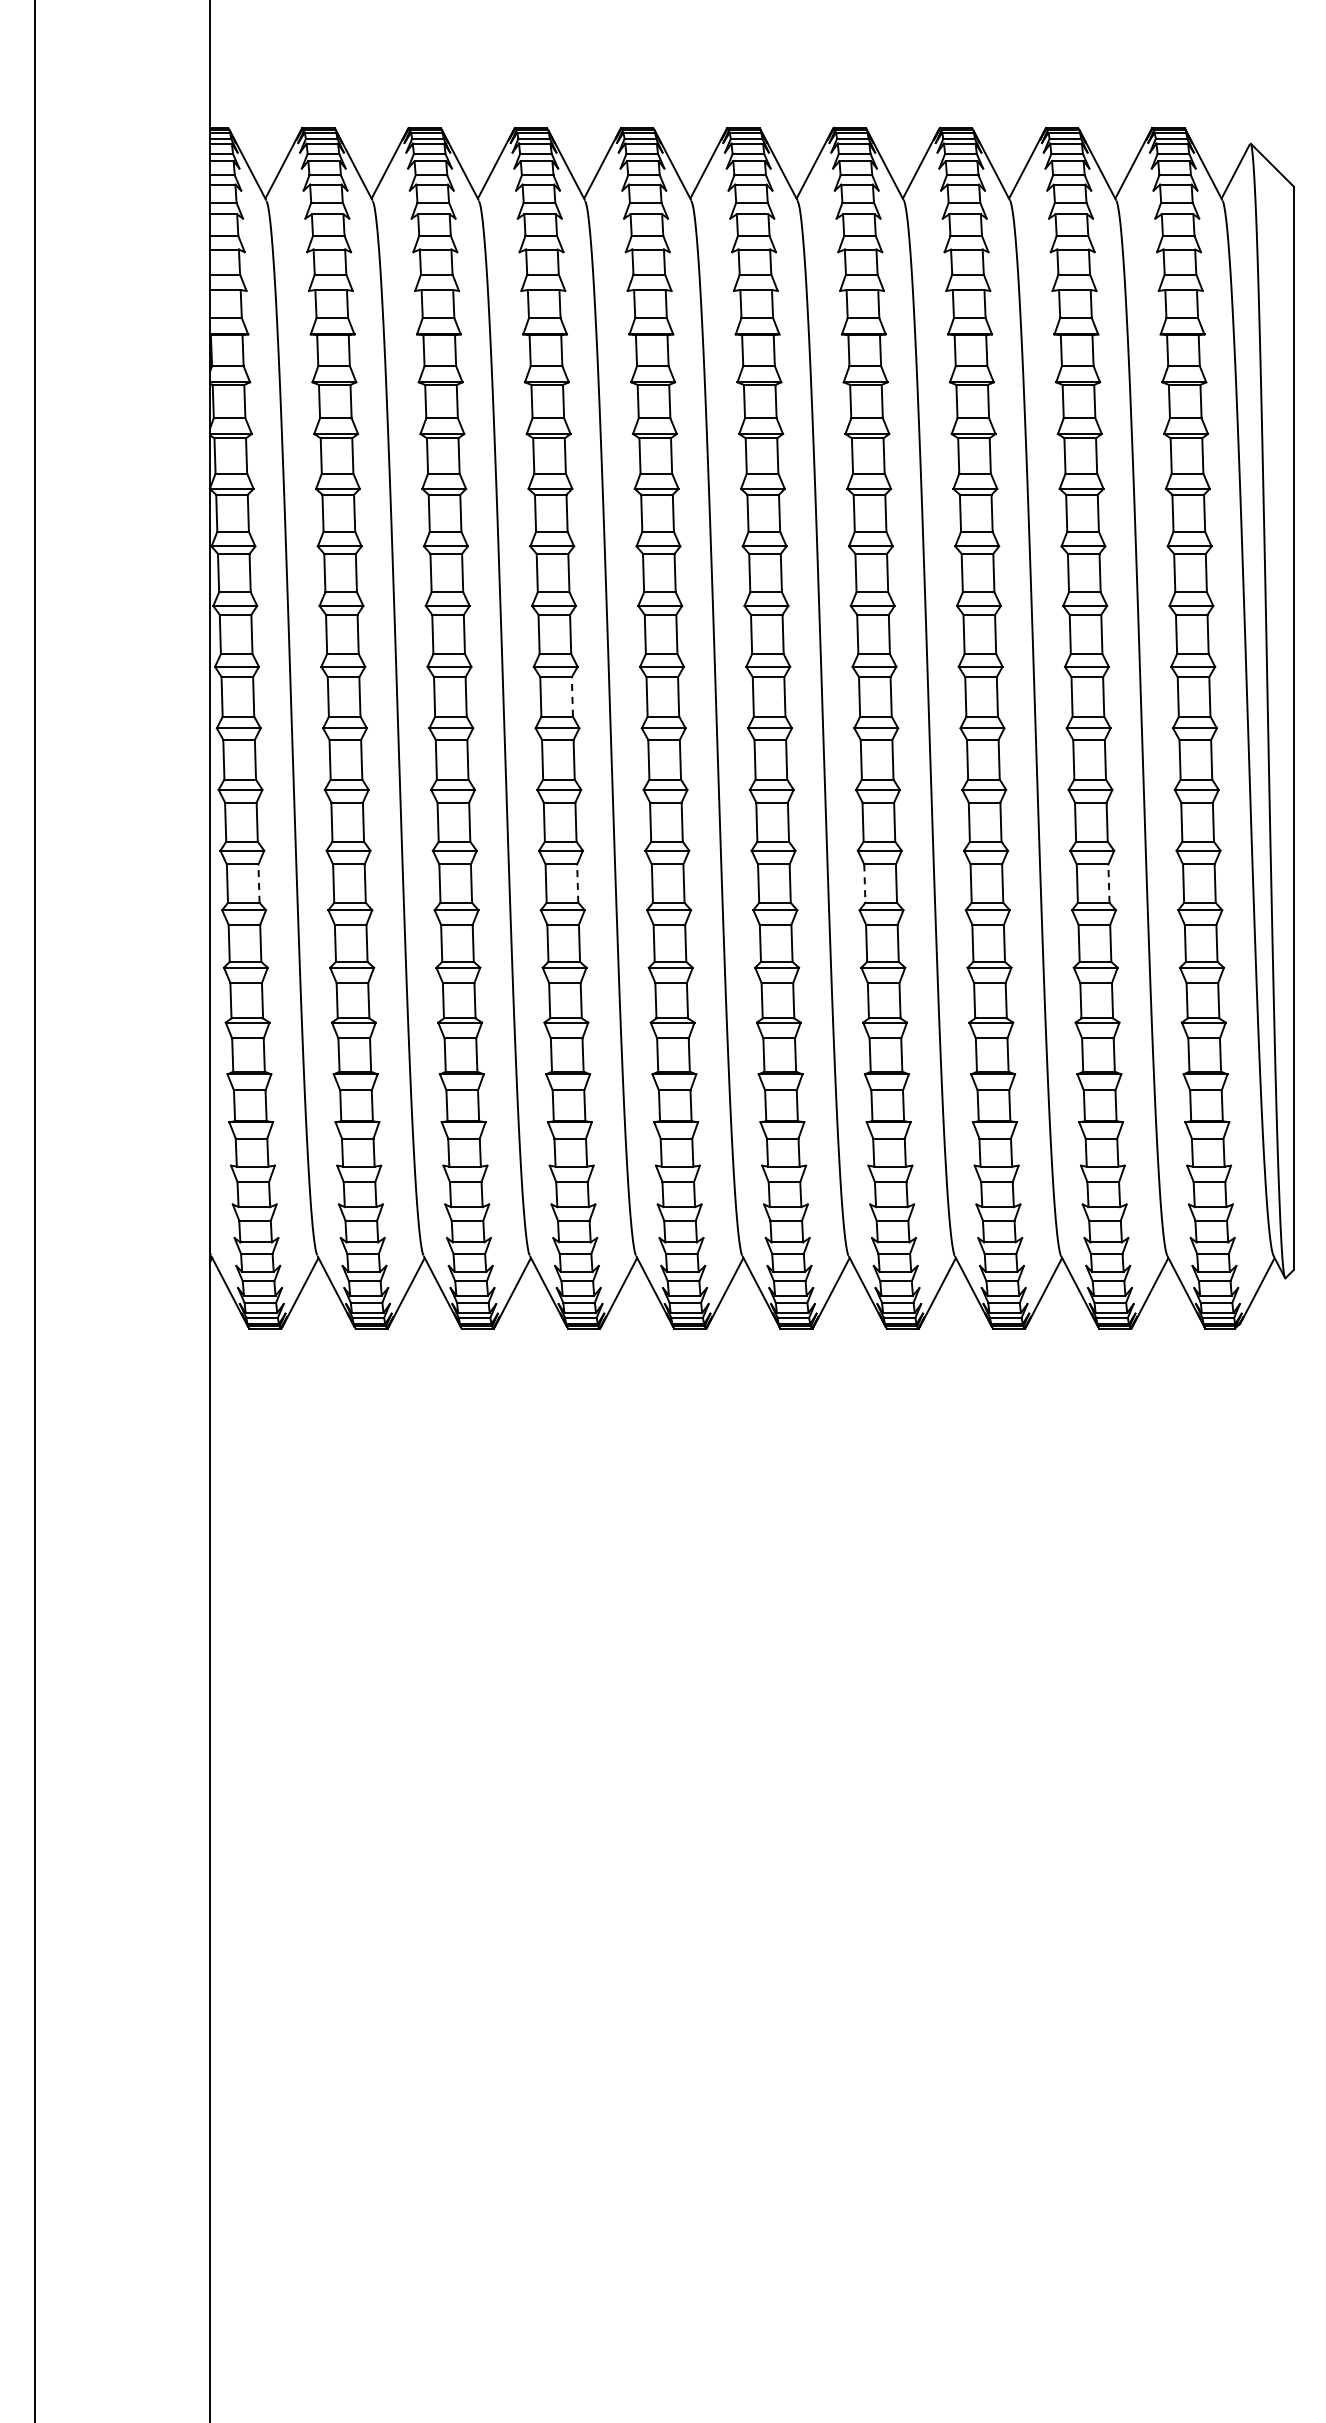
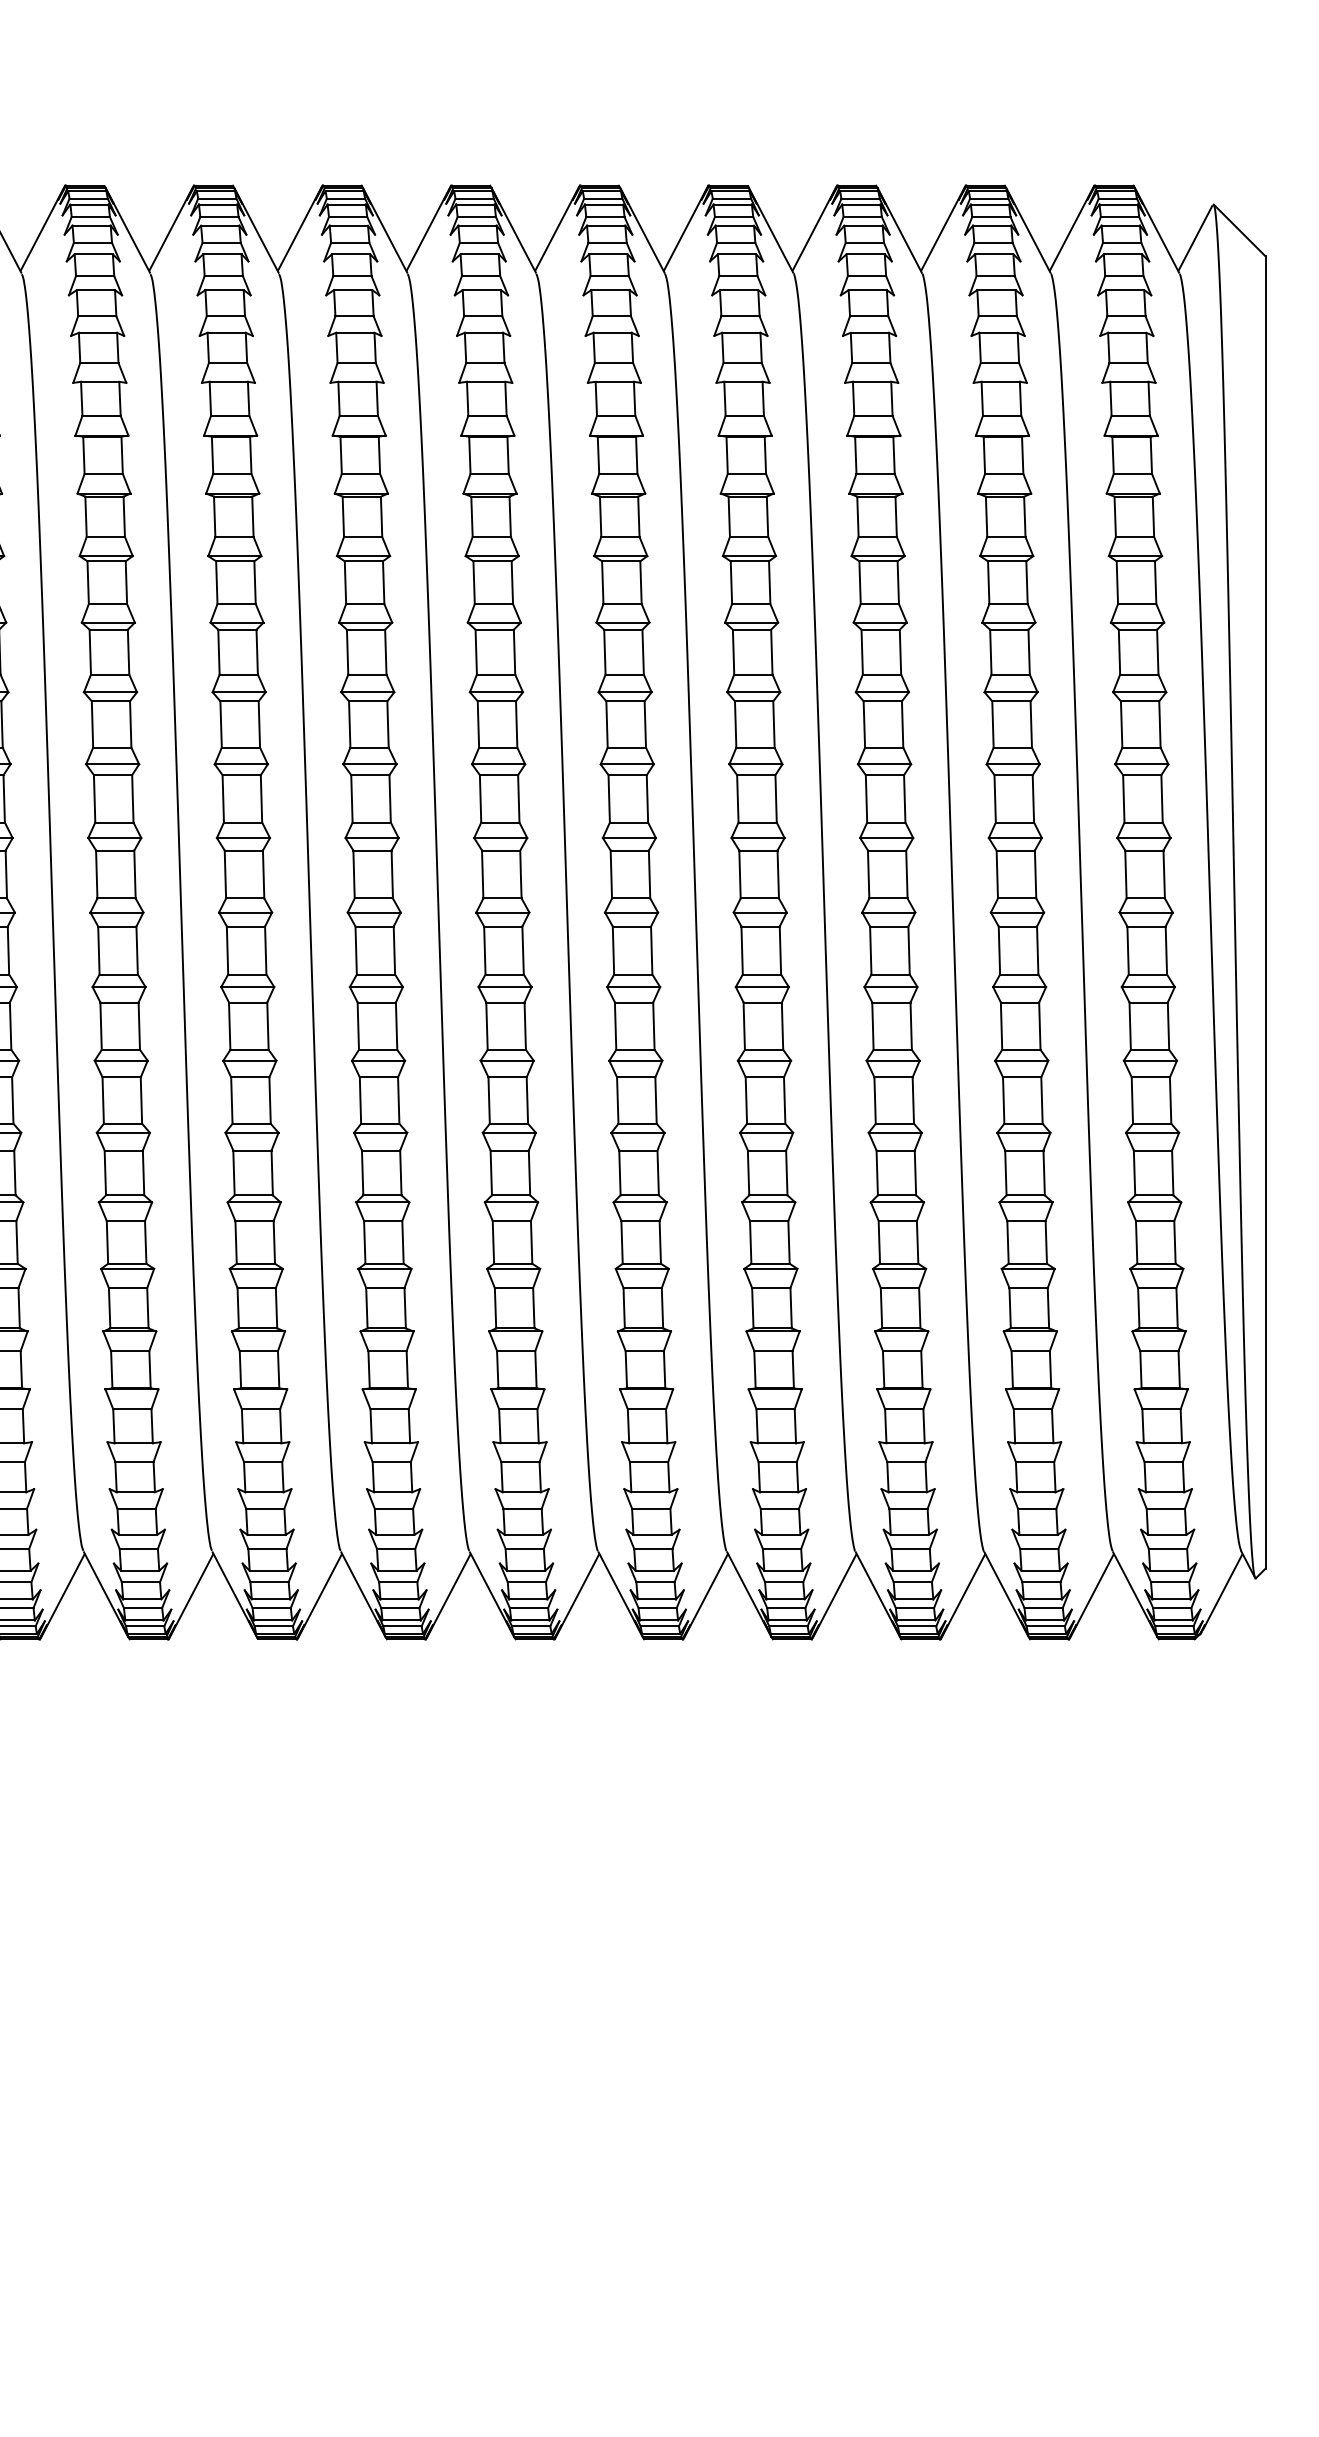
line: (572, 696) -> (392, 873), dashed -> solid
line: (259, 883) -> (13, 1100), dashed -> solid
line: (577, 883) -> (398, 1100), dashed -> solid
line: (1108, 883) -> (1041, 1100), dashed -> solid
line: (864, 884) -> (745, 1101), dashed -> solid

